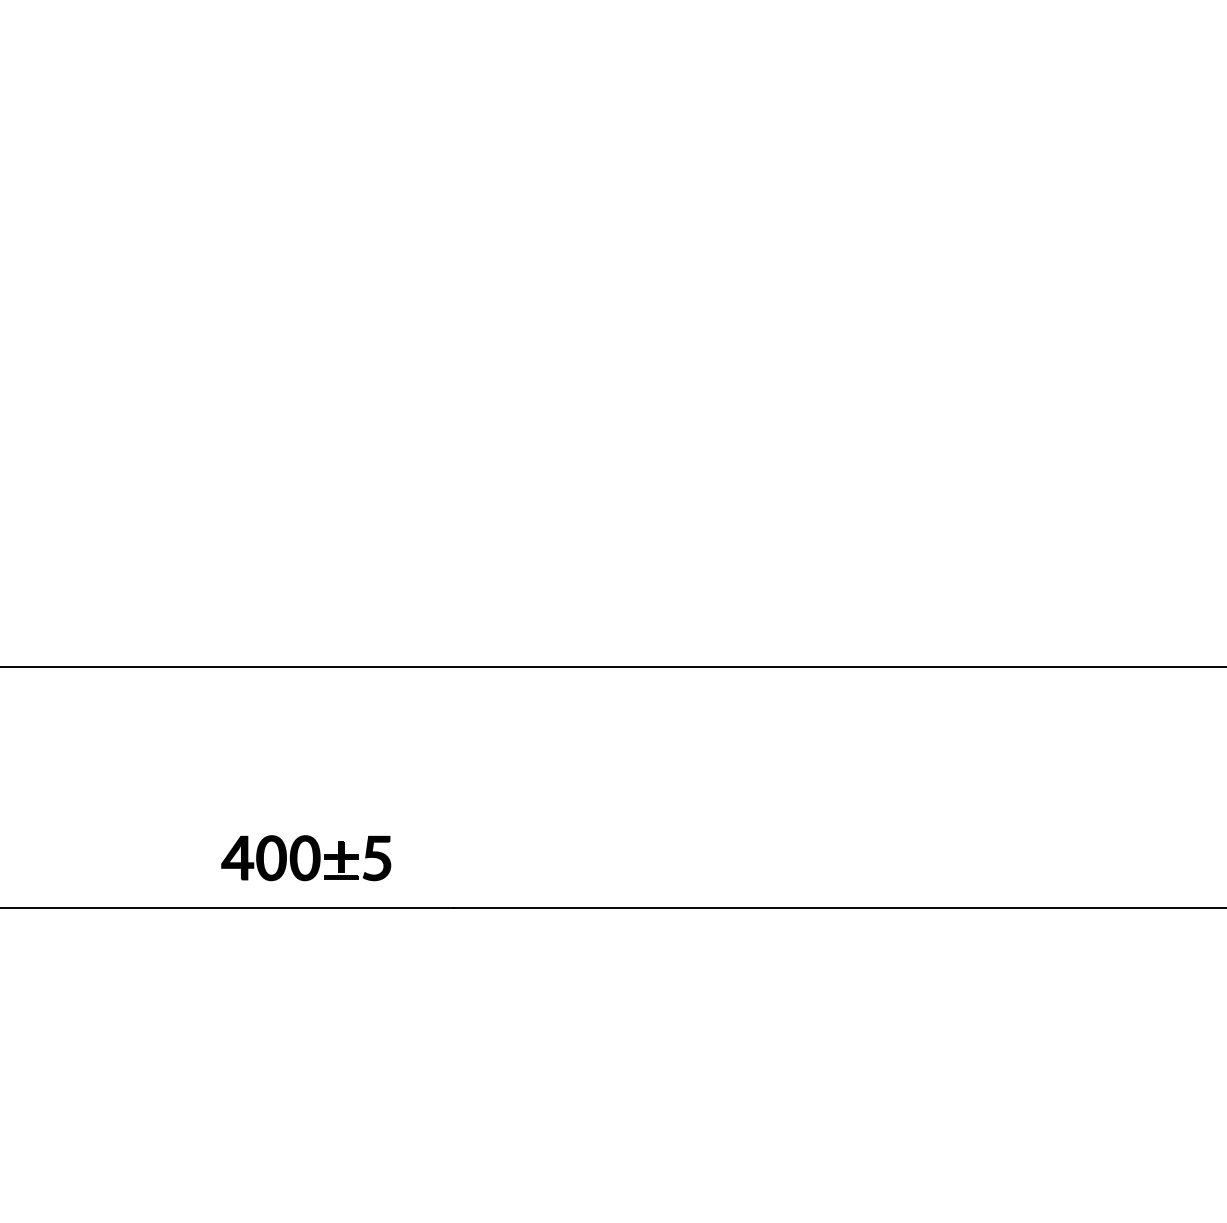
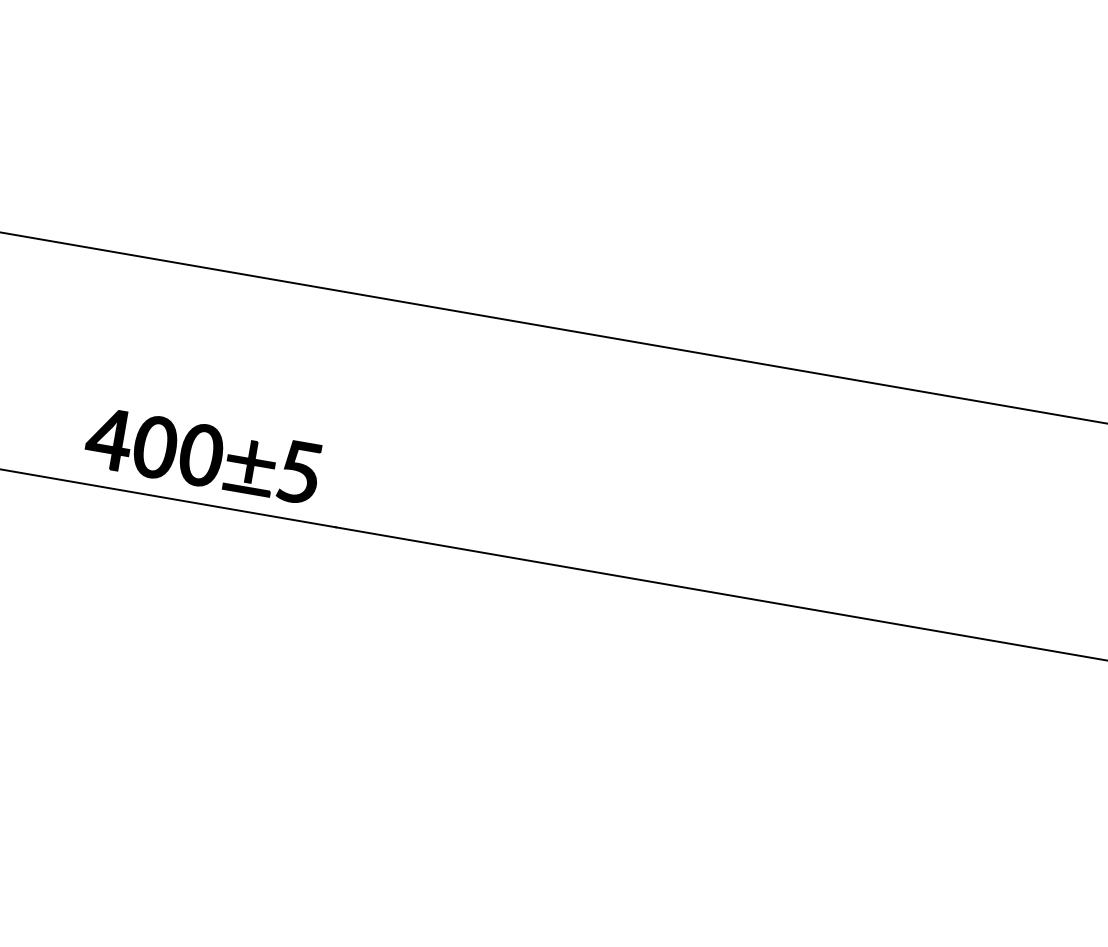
part: (306, 857) -> (203, 454), size x1.43

